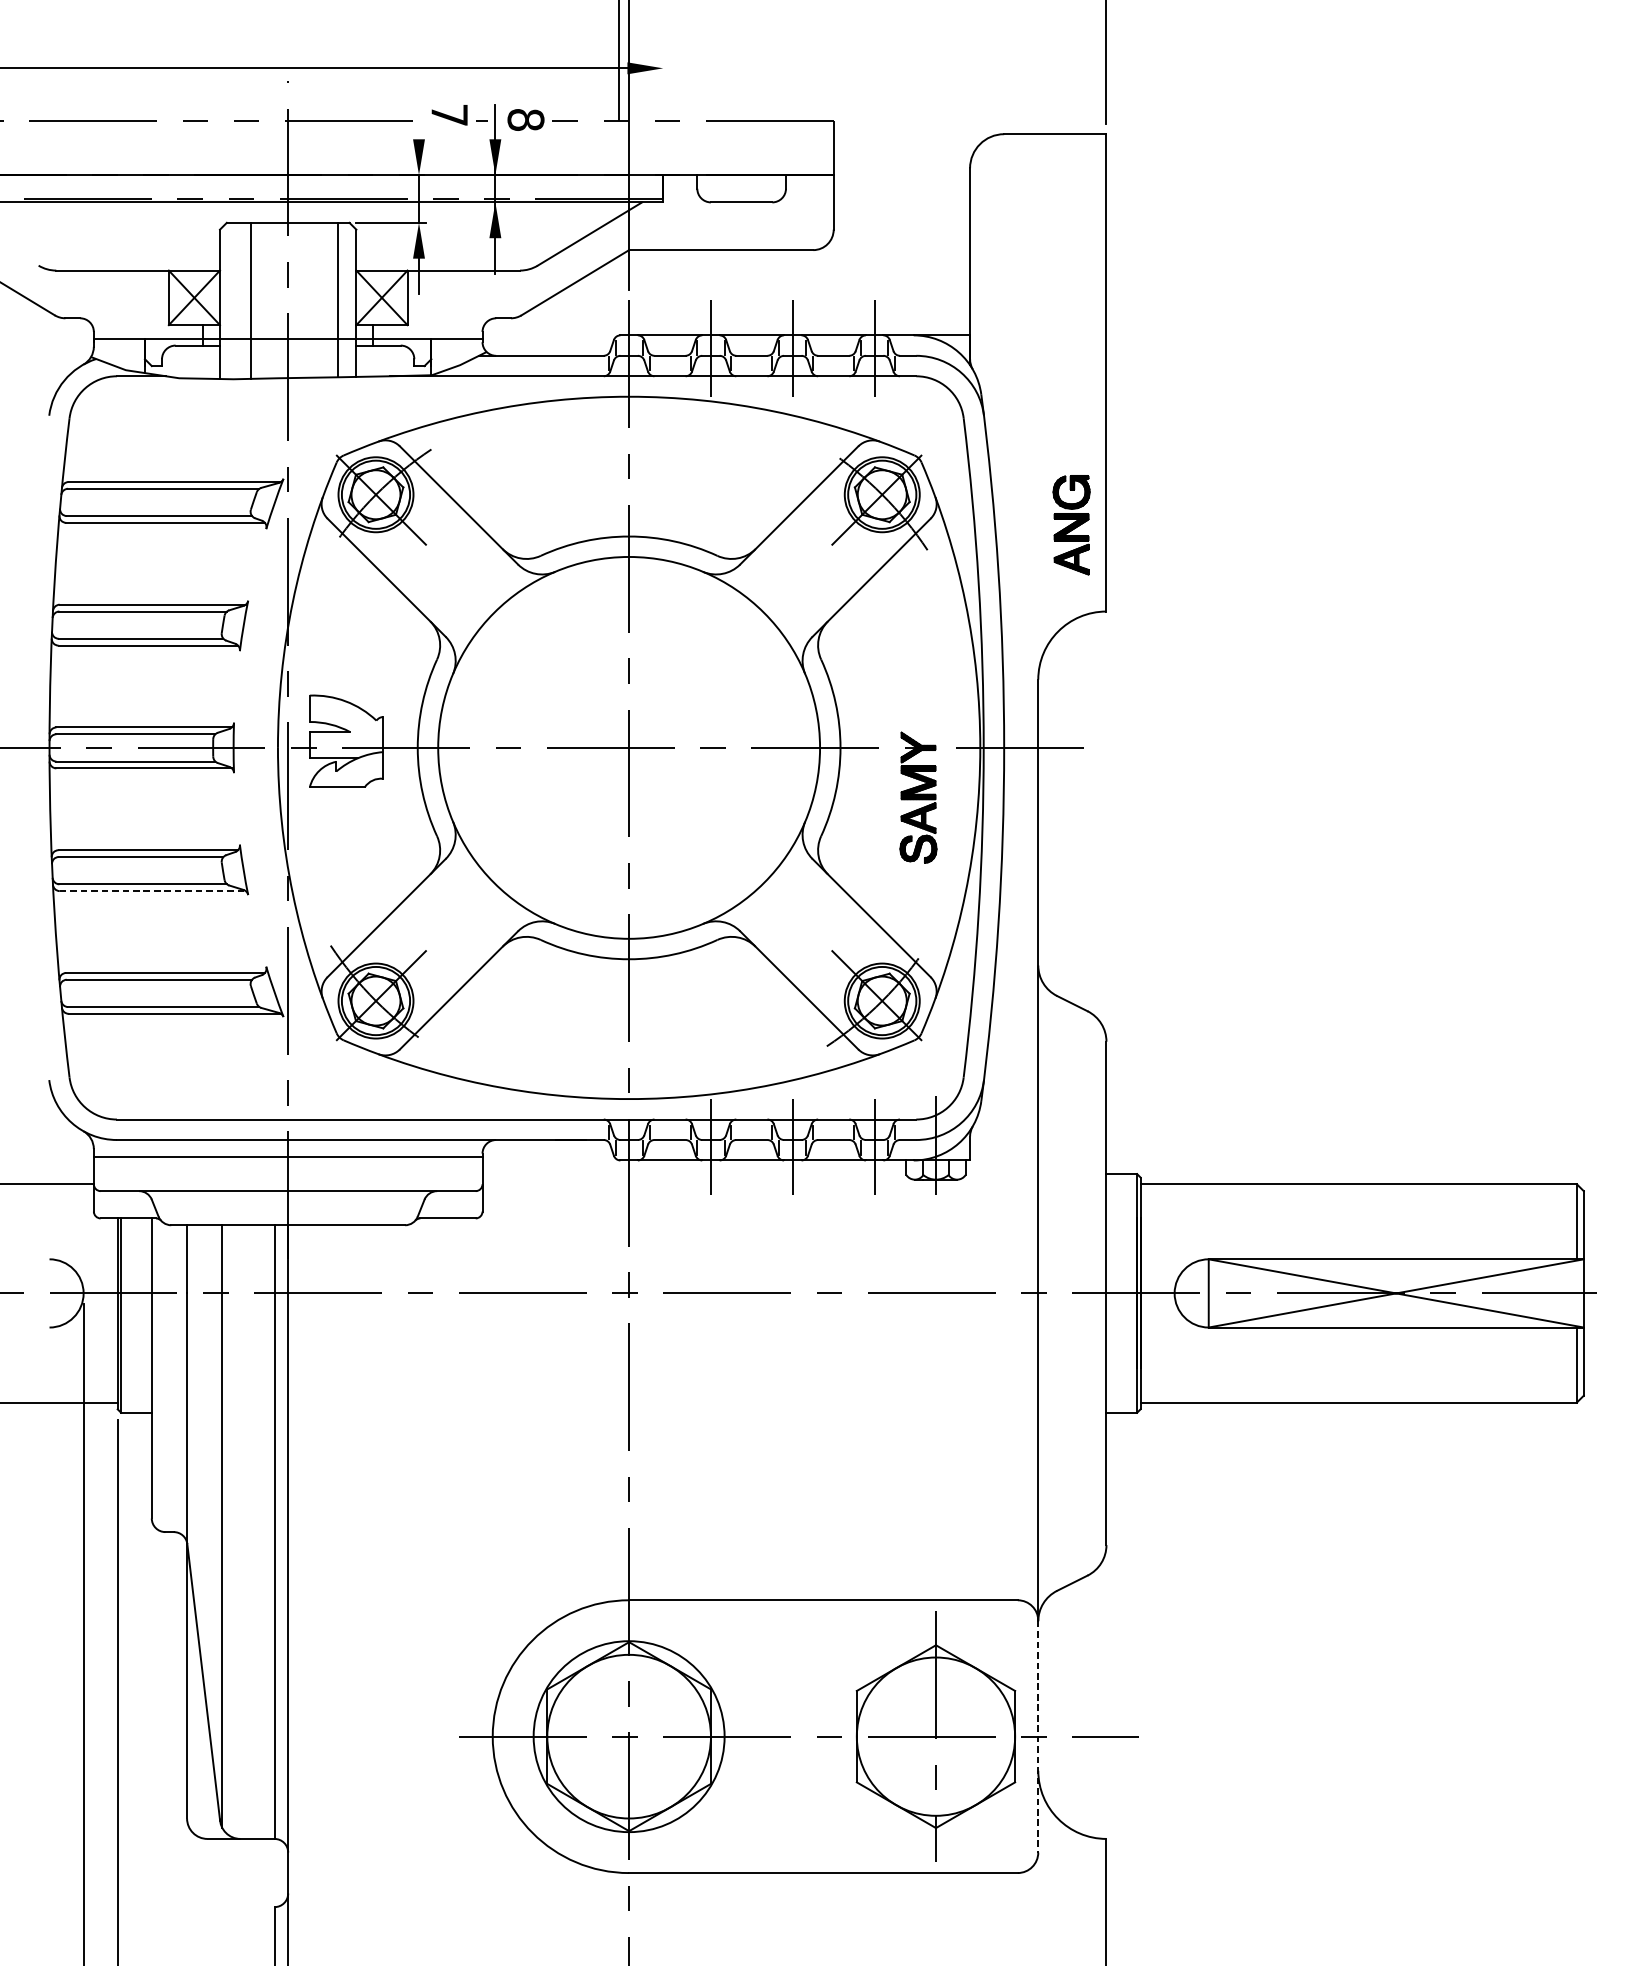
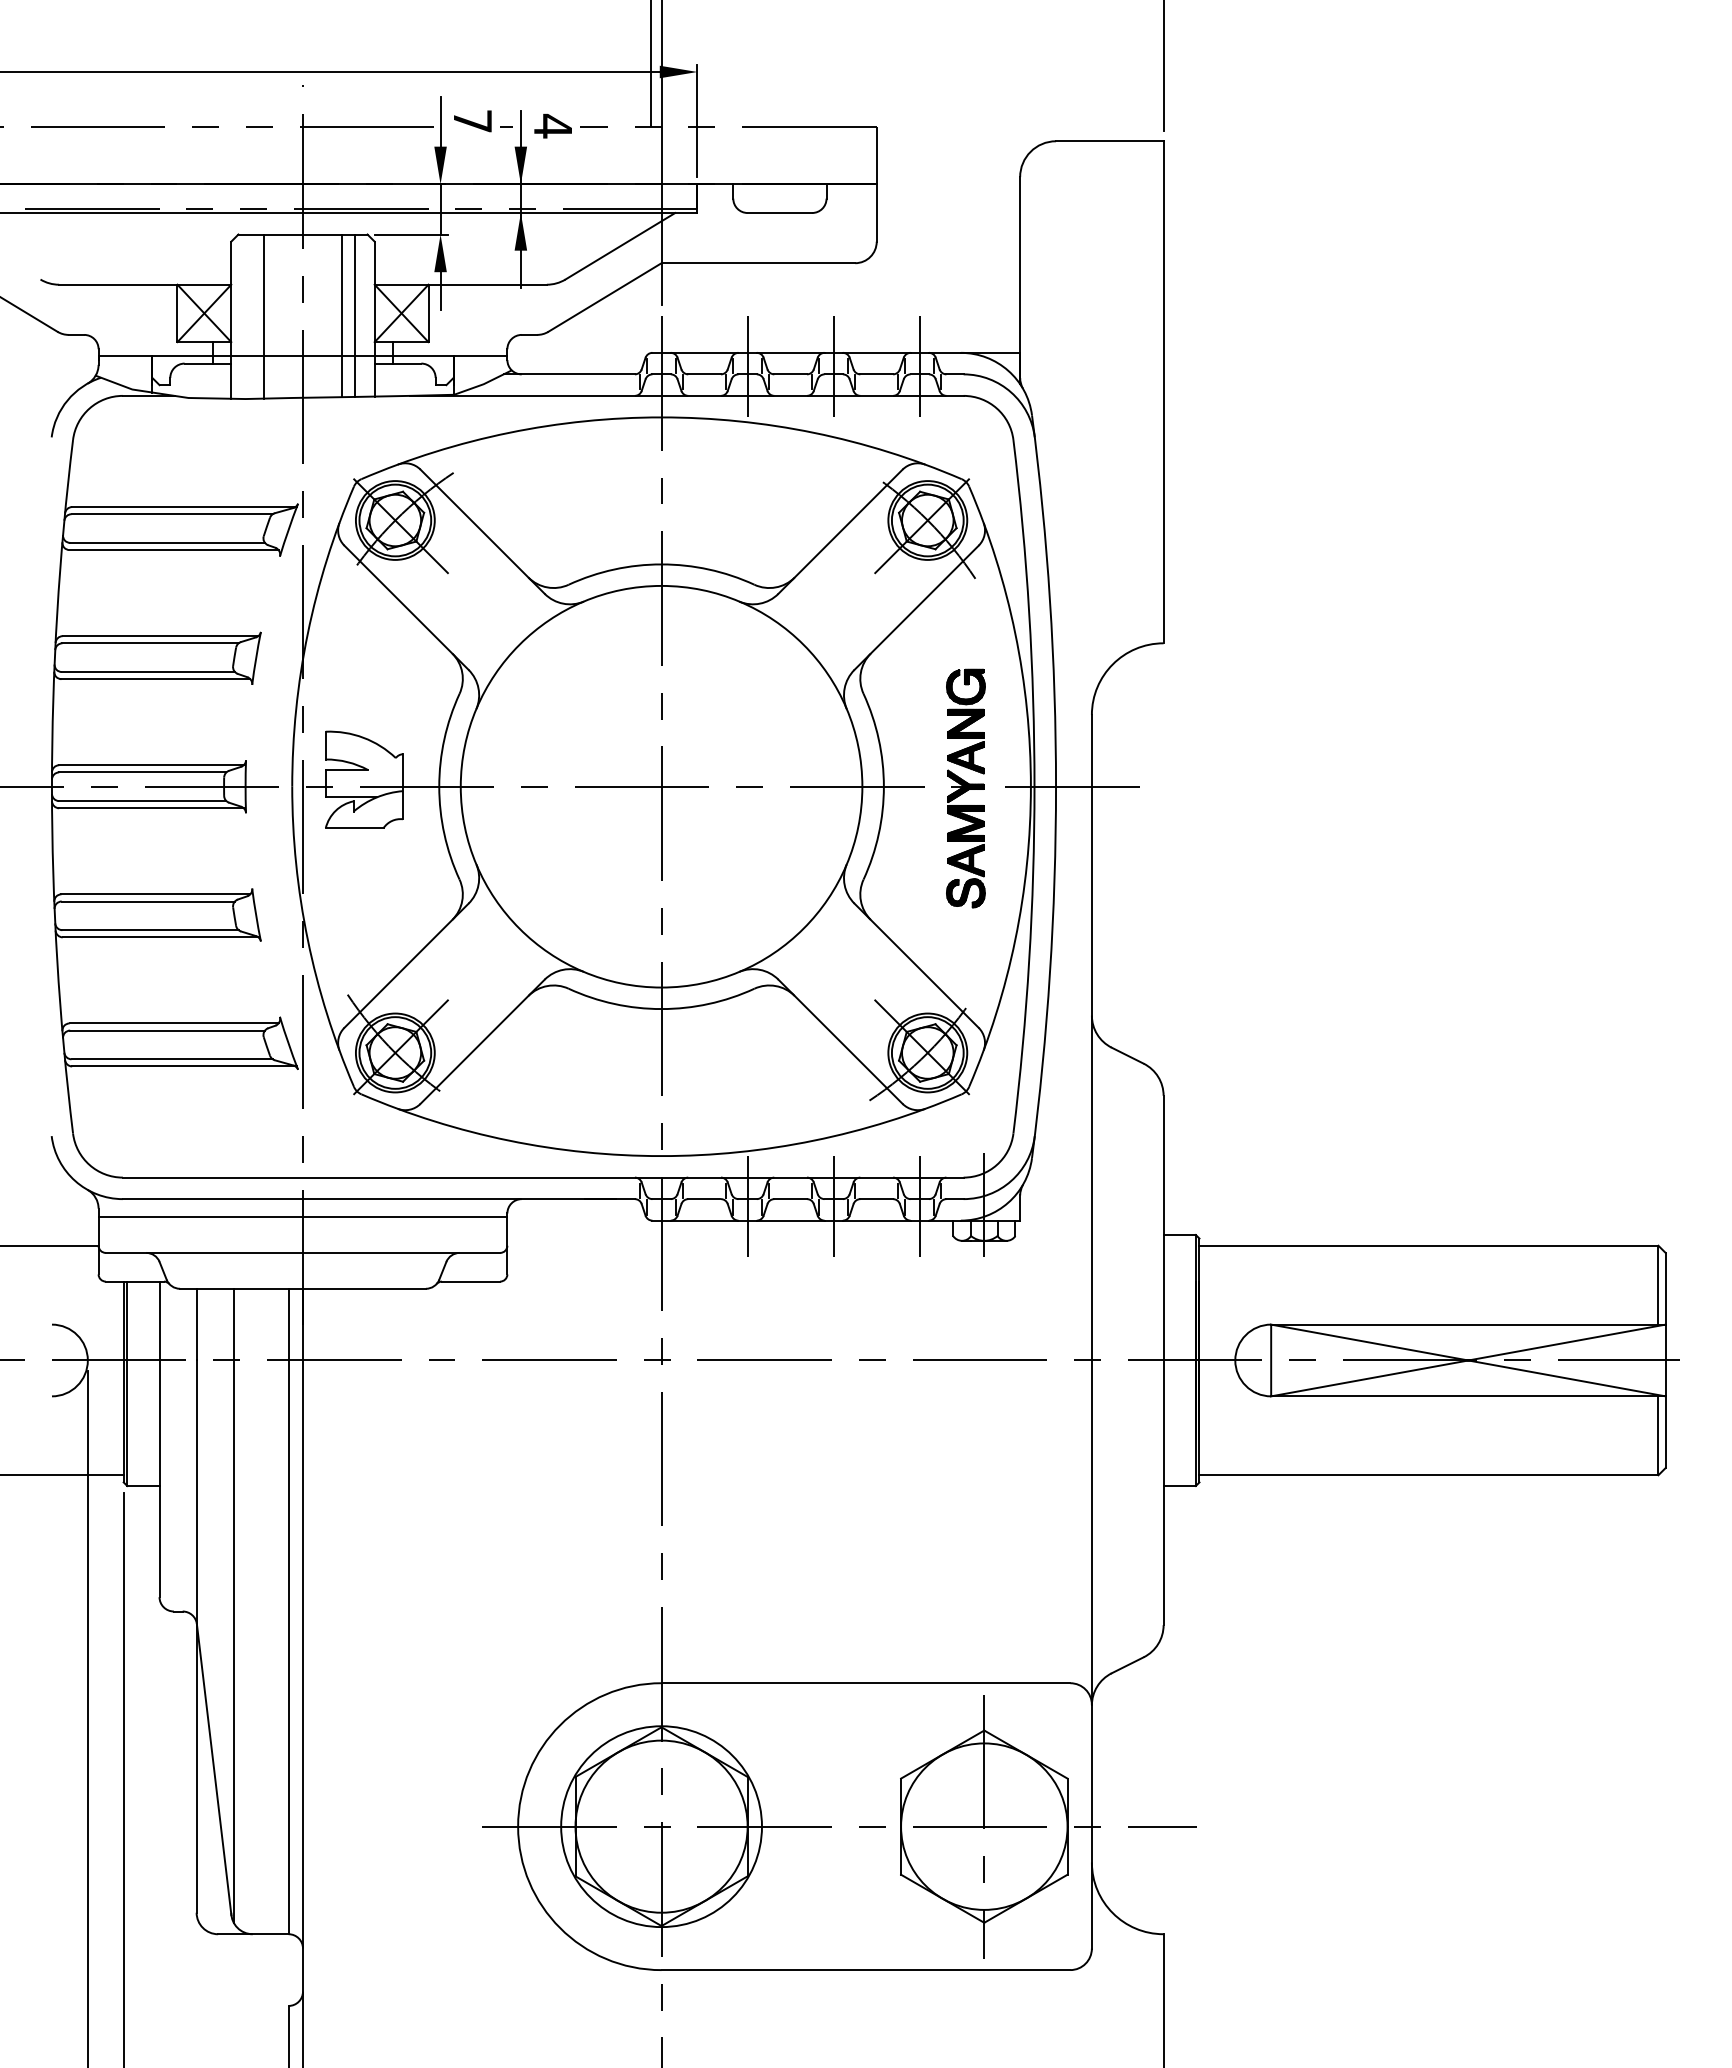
line: (663, 114) -> (697, 120), added
line: (418, 115) -> (440, 121), added
text: (525, 119) -> (552, 125), 8 -> 4
line: (325, 299) -> (342, 315), added
part: (1071, 525) -> (965, 721), moved
line: (152, 891) -> (160, 937), dashed -> solid
line: (1037, 1736) -> (1091, 1826), dashed -> solid

